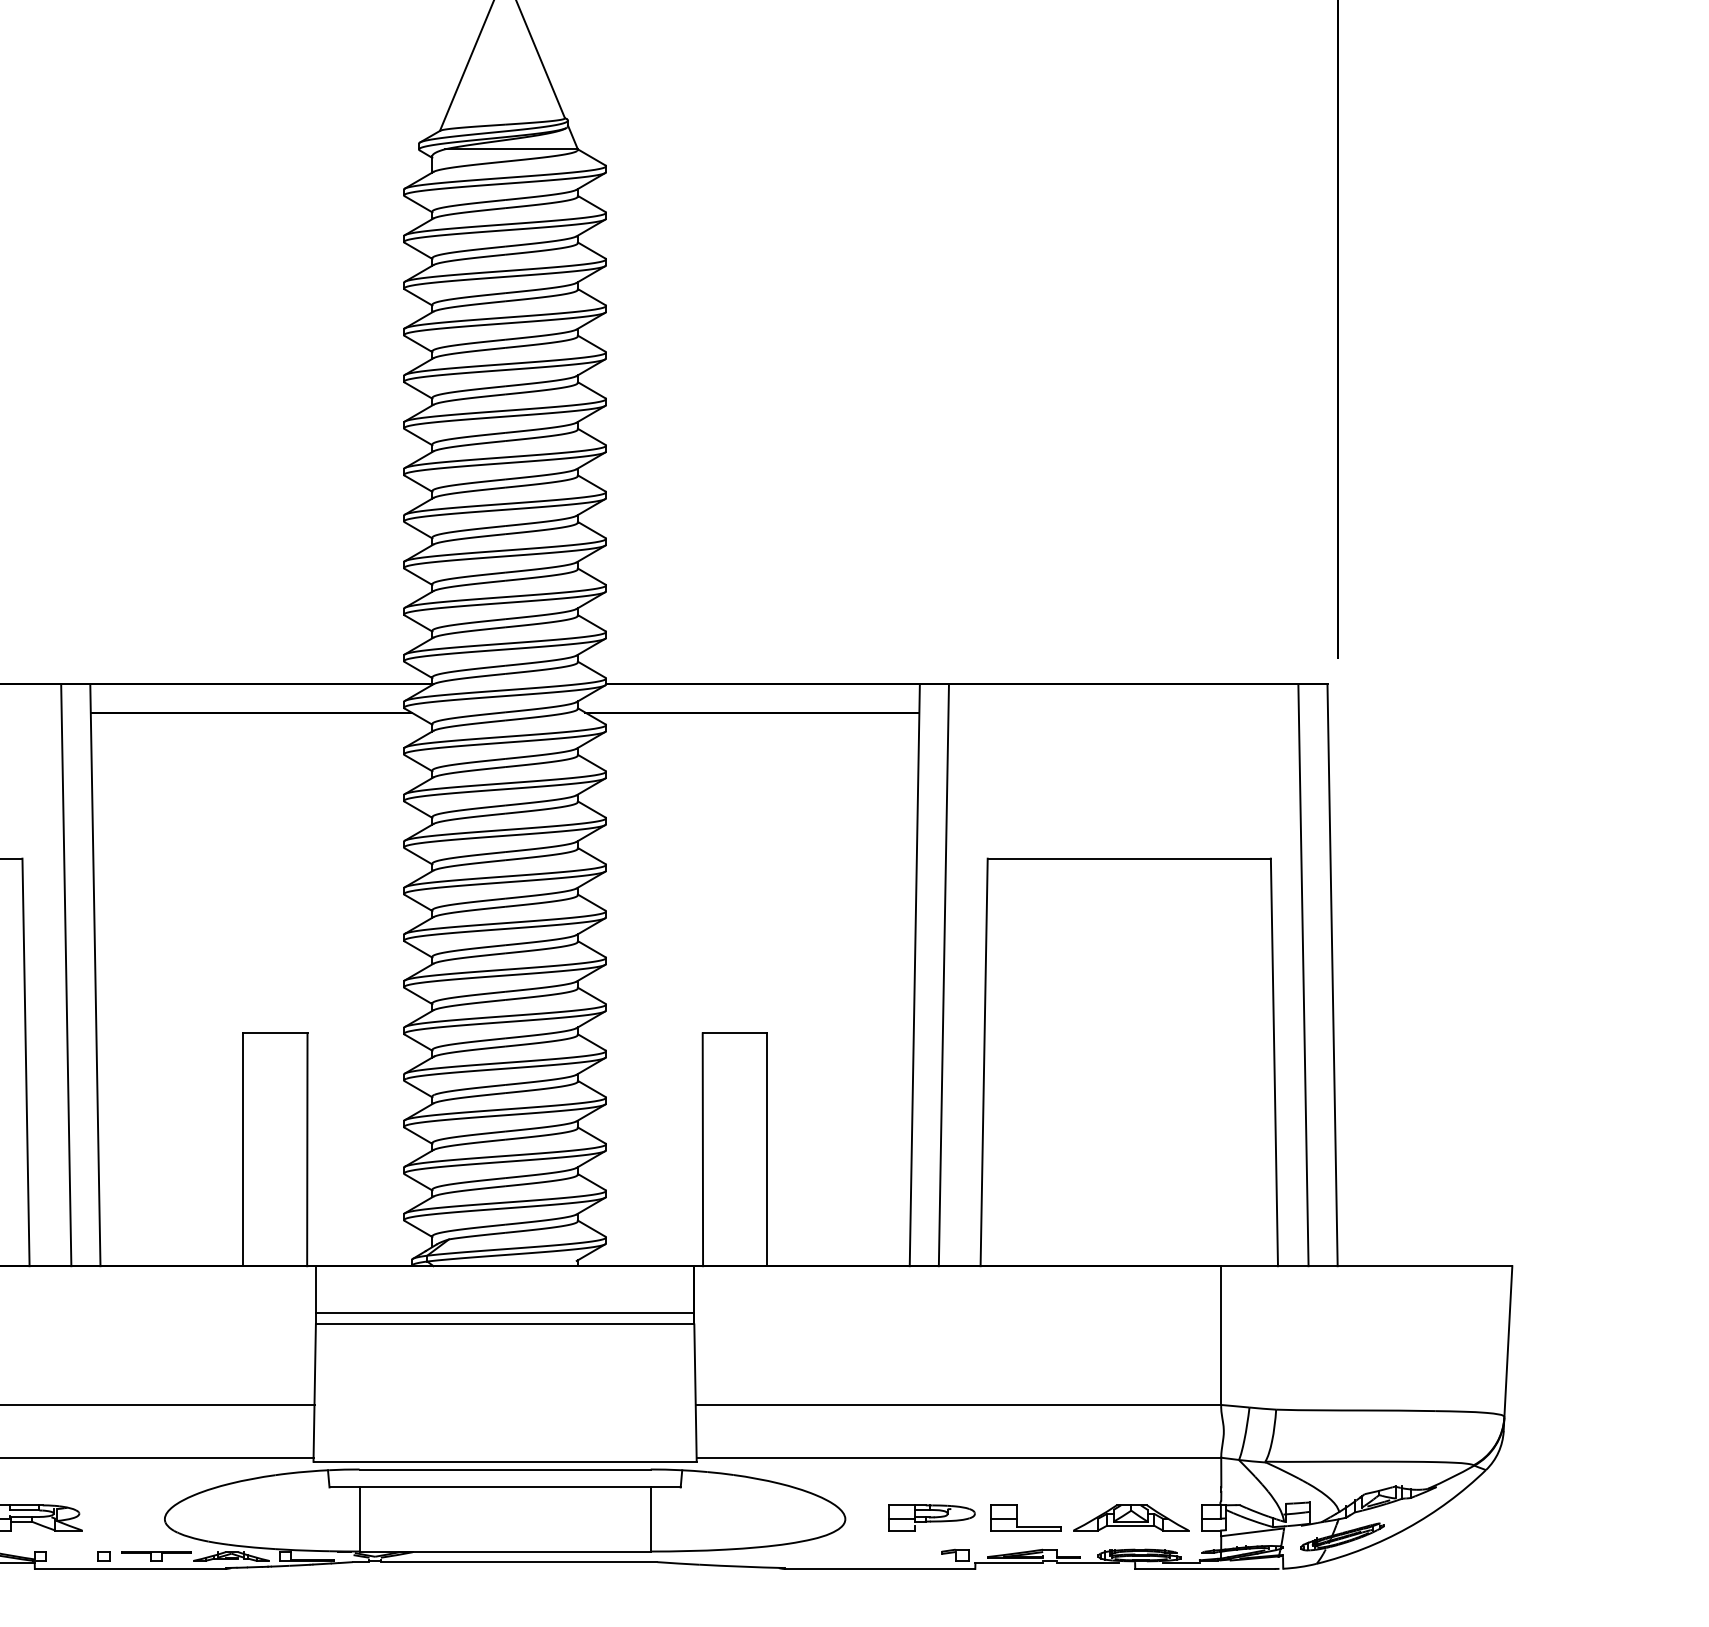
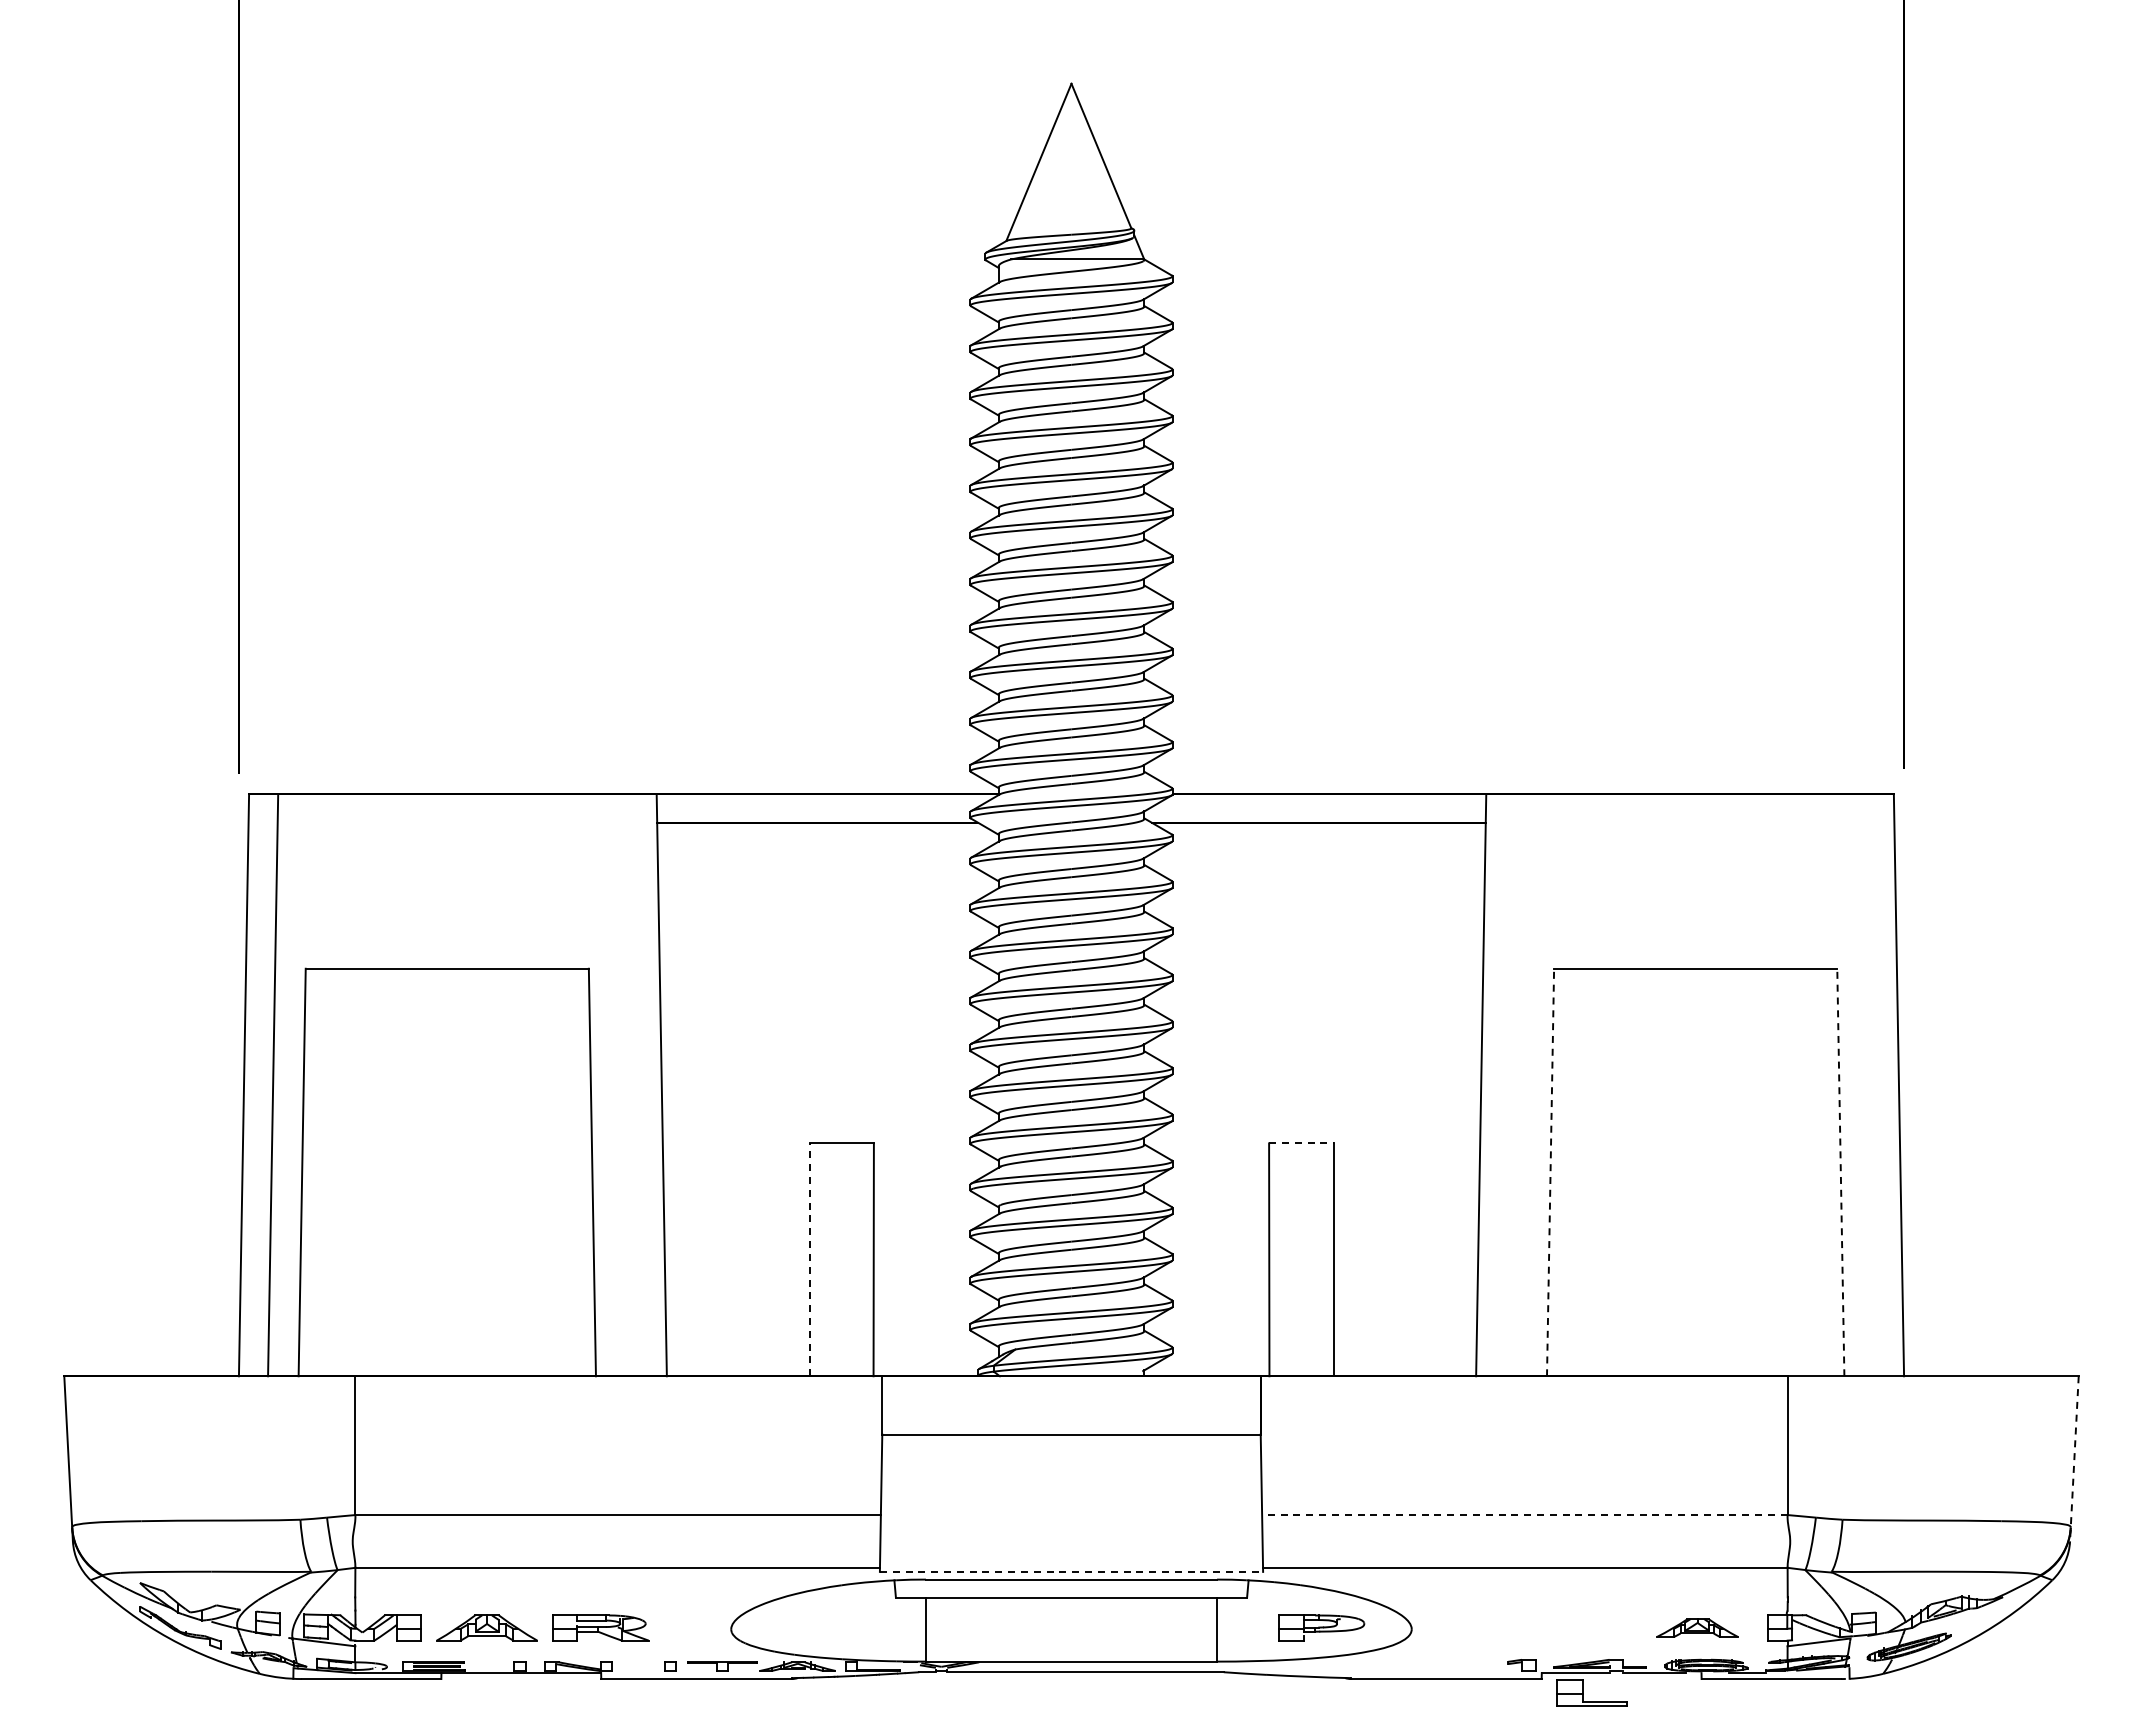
line: (66, 975) -> (632, 1085), removed
line: (944, 975) -> (1510, 1085), removed
line: (1303, 975) -> (1869, 1085), removed
line: (735, 1033) -> (1301, 1143), solid -> dashed
line: (984, 1062) -> (1550, 1172), solid -> dashed
line: (1274, 1062) -> (1840, 1172), solid -> dashed
line: (243, 1149) -> (809, 1259), solid -> dashed
line: (505, 1312) -> (1071, 1422), removed
line: (1508, 1348) -> (2074, 1458), solid -> dashed
line: (958, 1405) -> (1524, 1515), solid -> dashed
line: (505, 1461) -> (1071, 1571), solid -> dashed
part: (932, 1517) -> (1321, 1627), moved
part: (1017, 1517) -> (1583, 1692), moved
part: (1131, 1517) -> (1697, 1627), size x0.7

